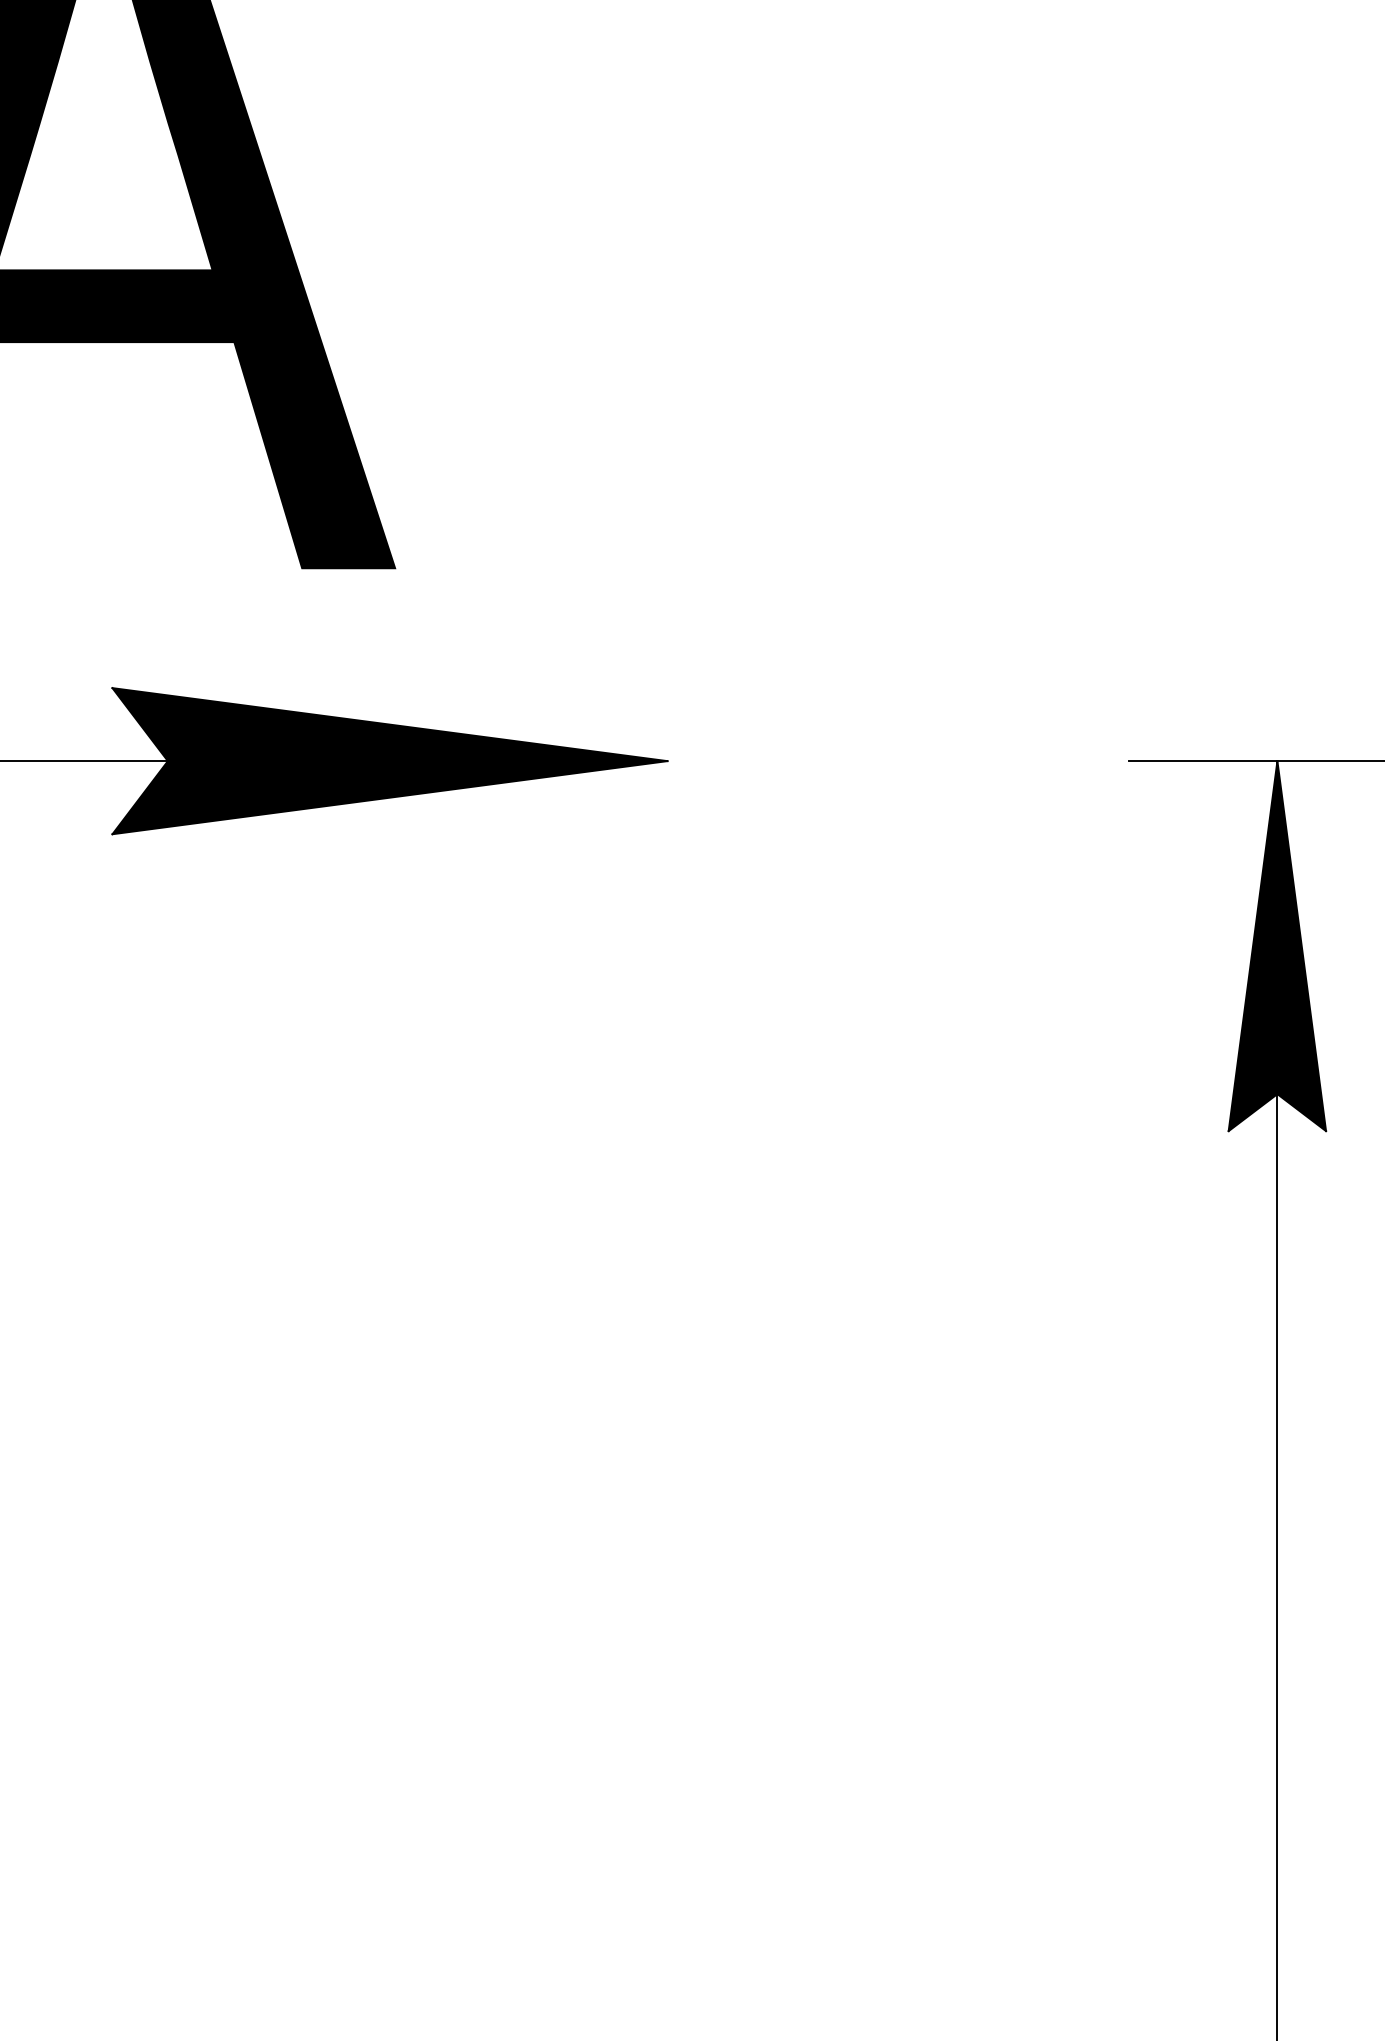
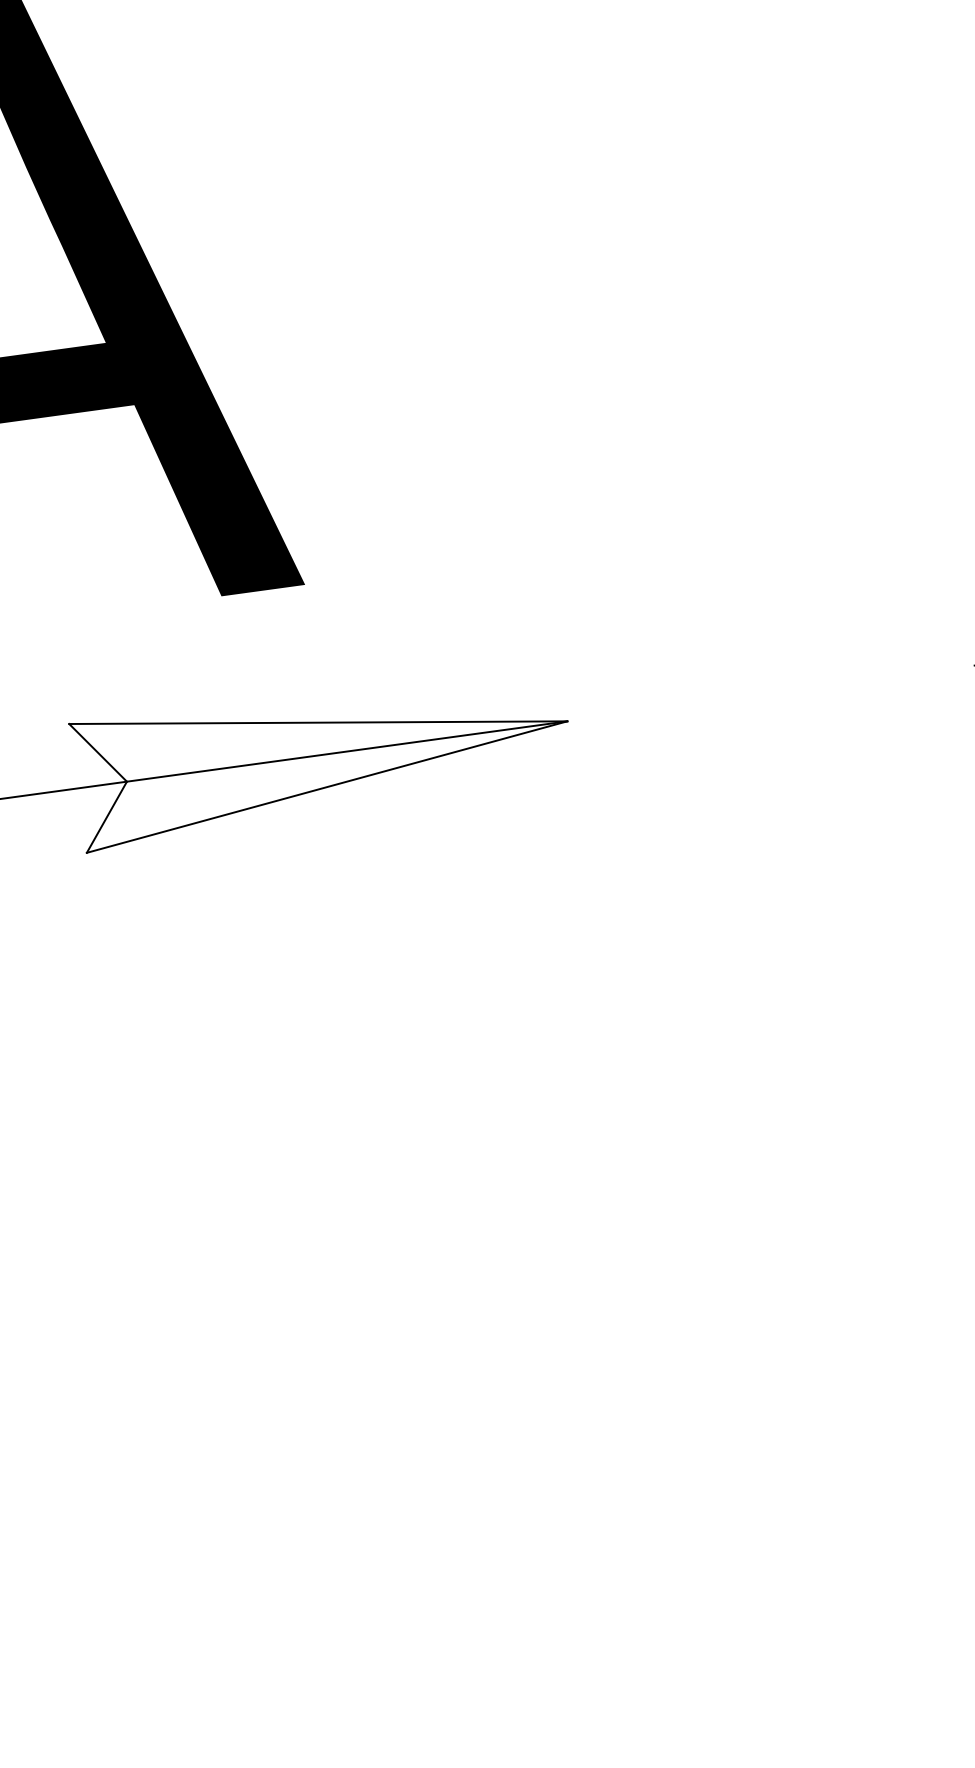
fill: (389, 761) -> (322, 755), removed

